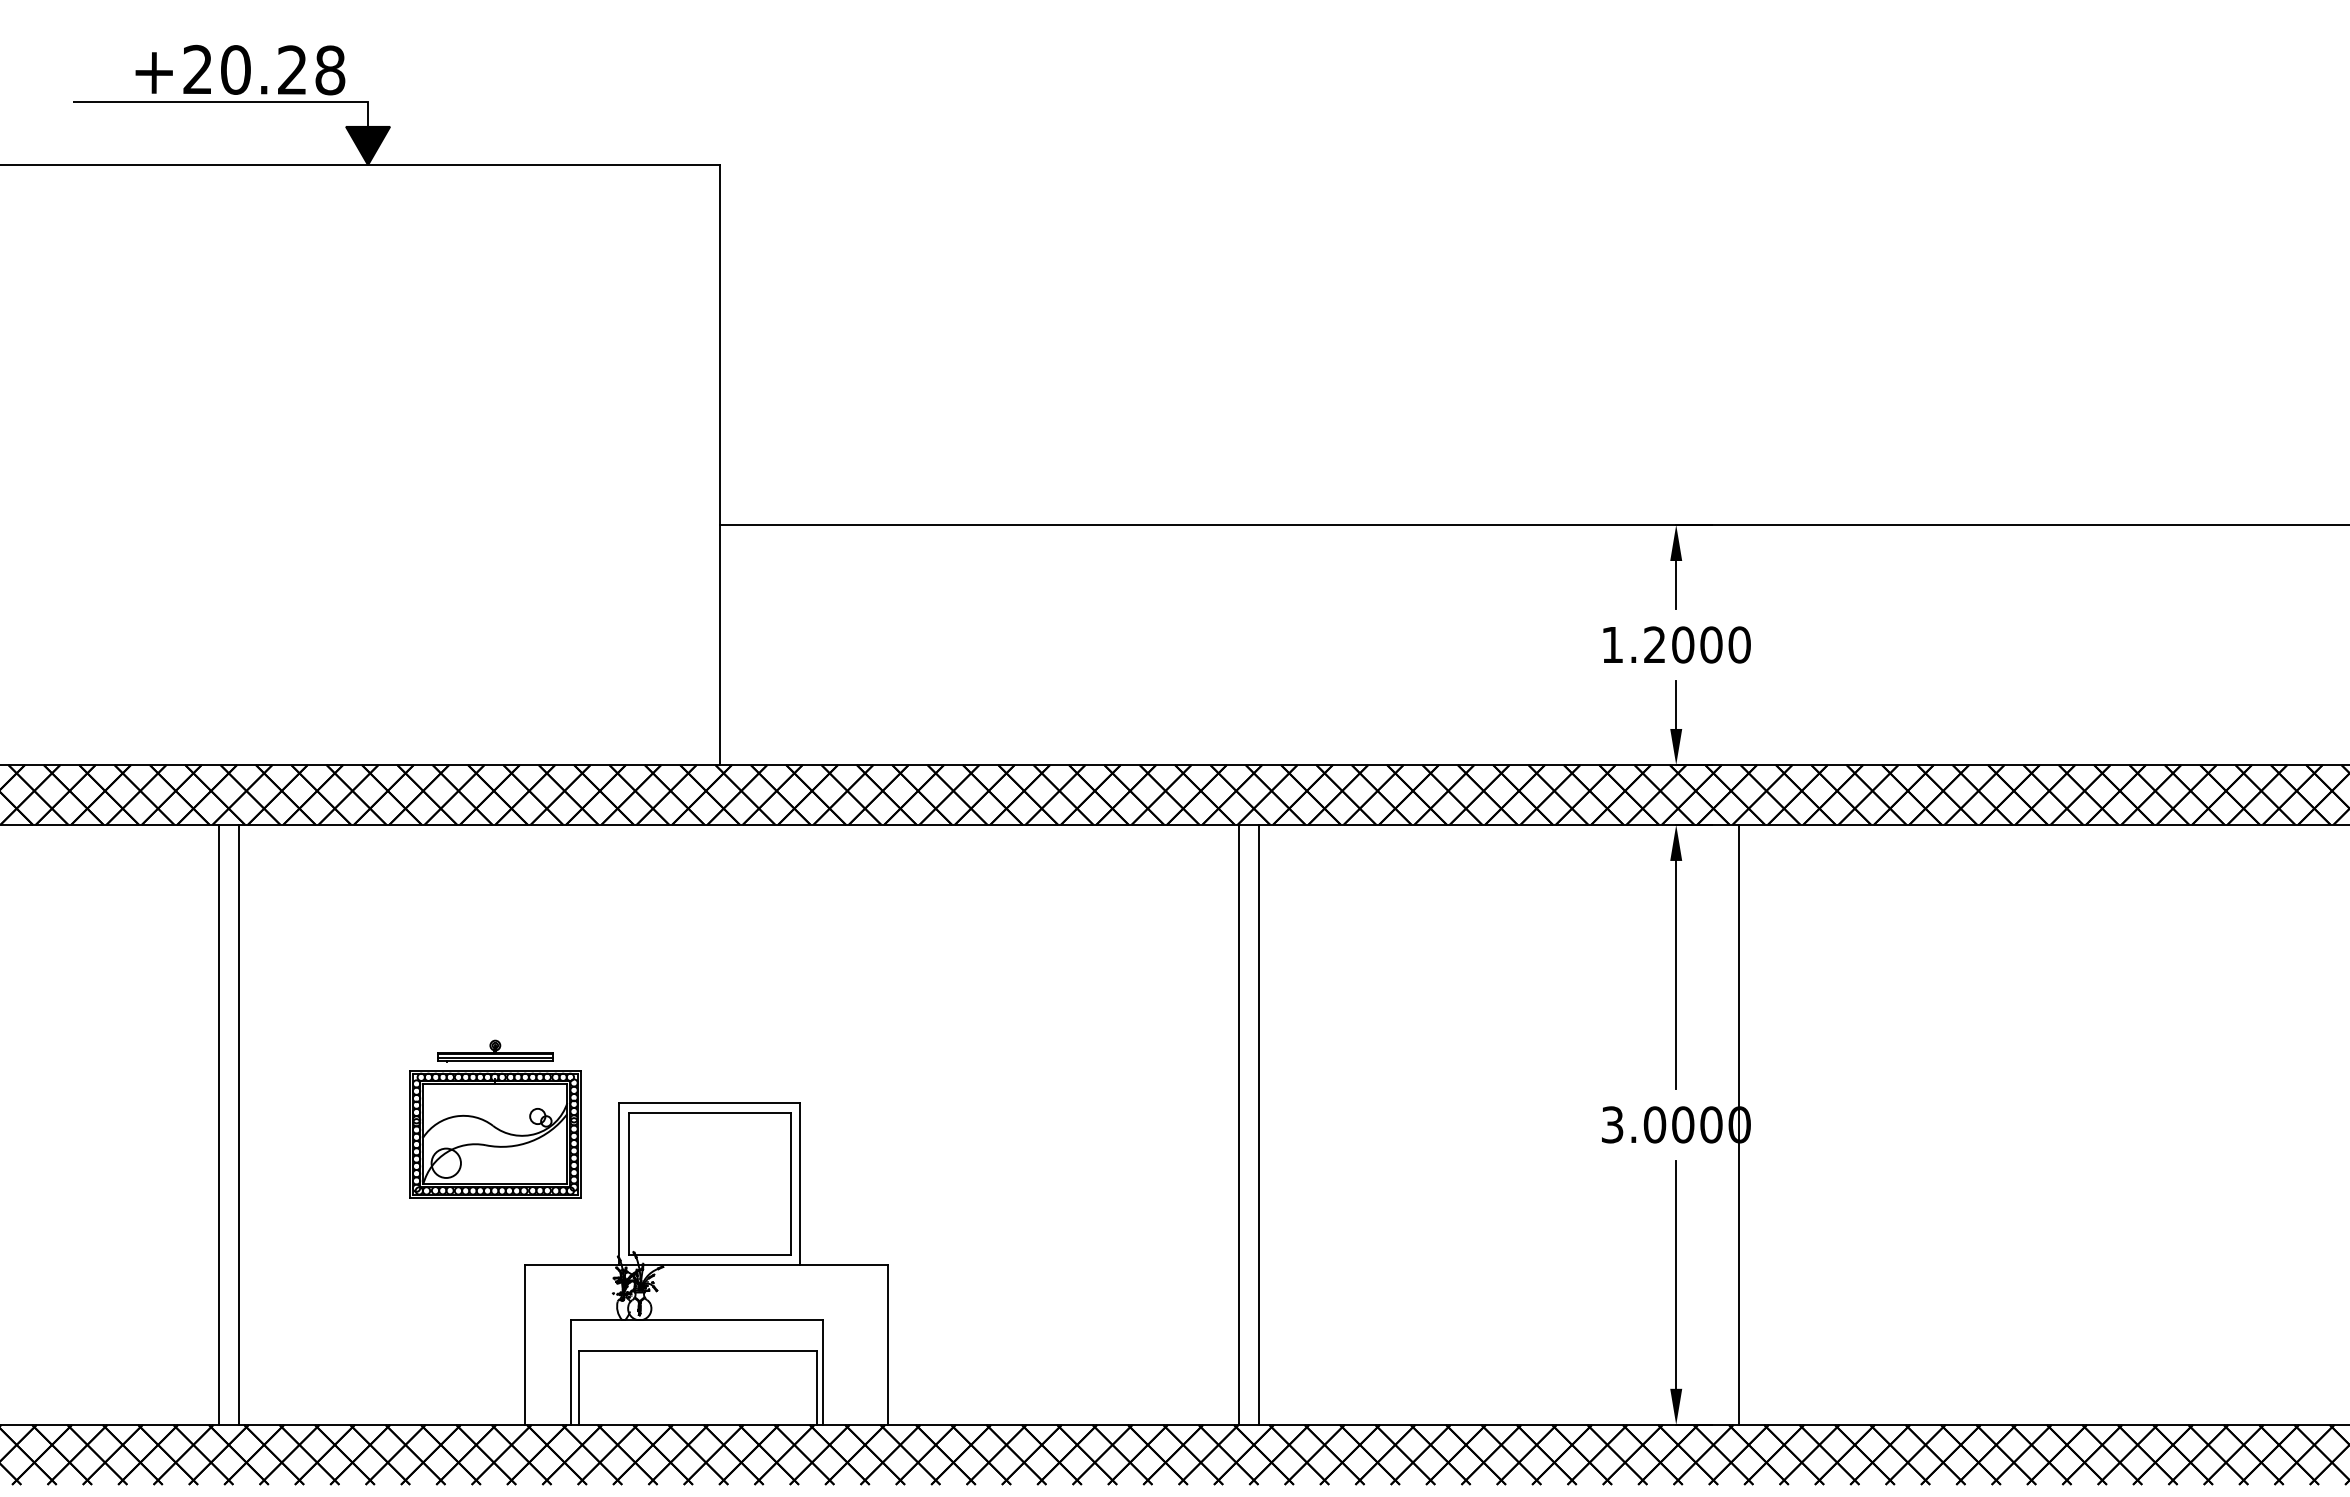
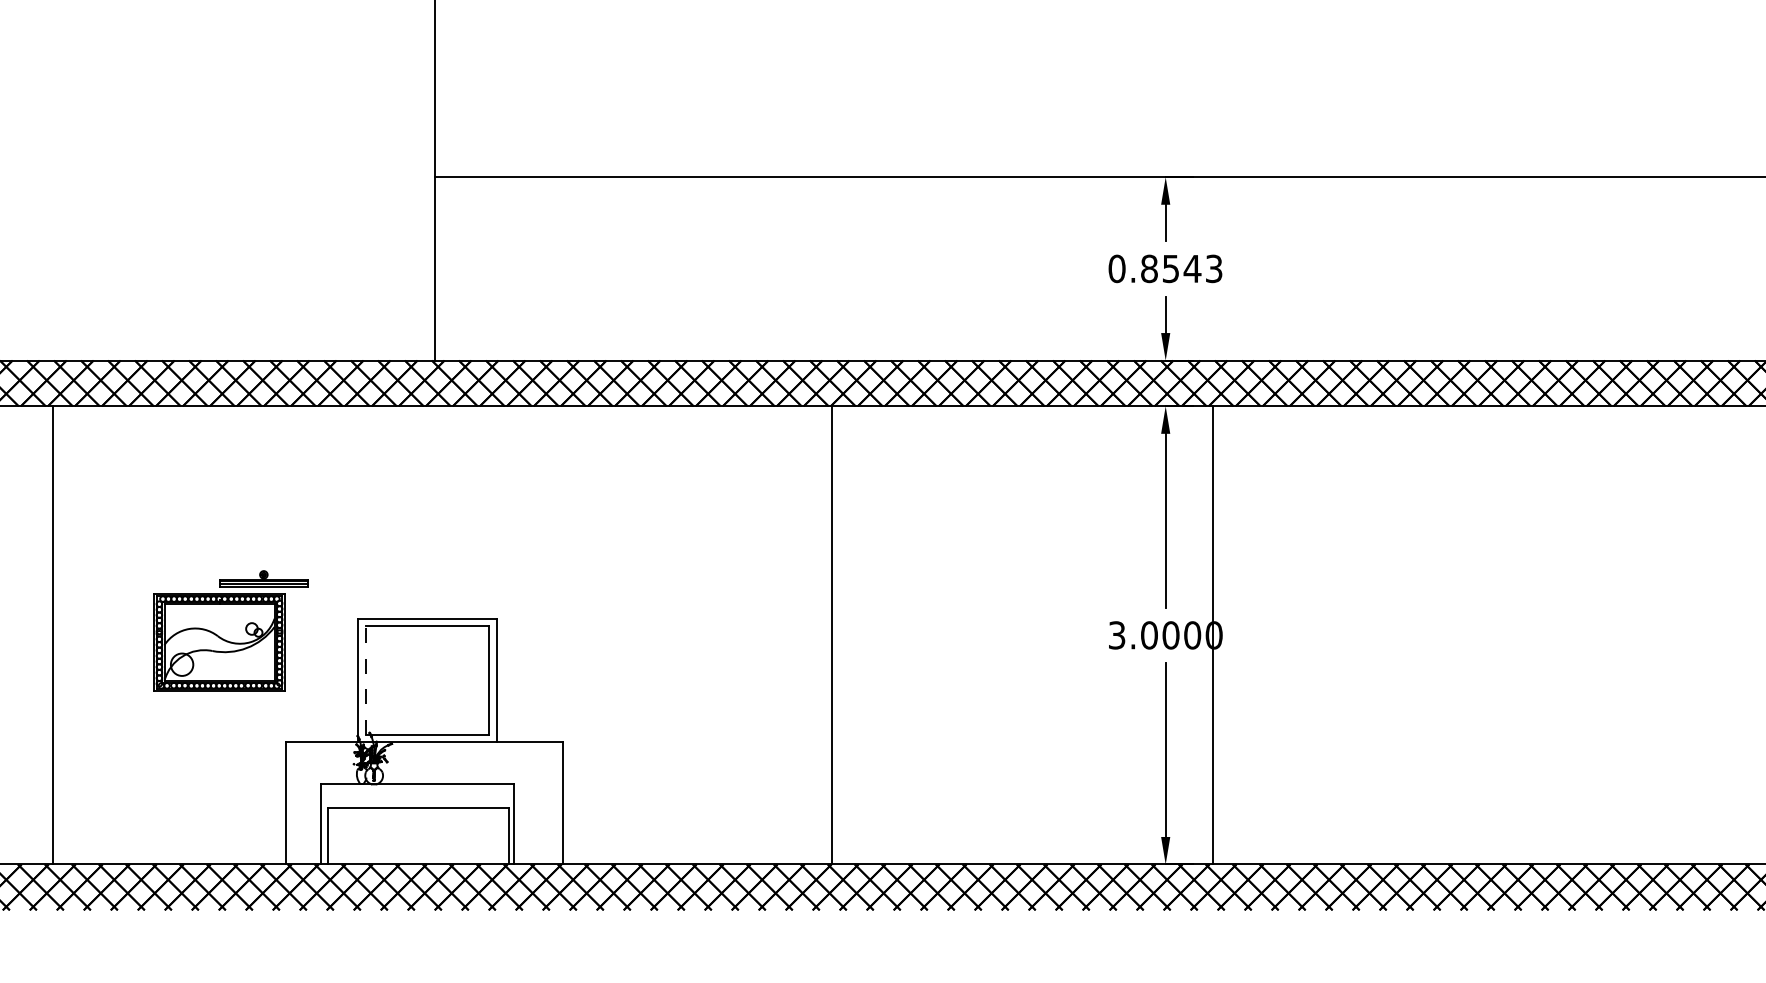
text: (1675, 644) -> (1165, 268), 1.2000 -> 0.8543
line: (239, 1124) -> (68, 635), removed
line: (1258, 1124) -> (846, 635), removed
part: (495, 1134) -> (219, 642), moved
line: (628, 1183) -> (365, 680), solid -> dashed

